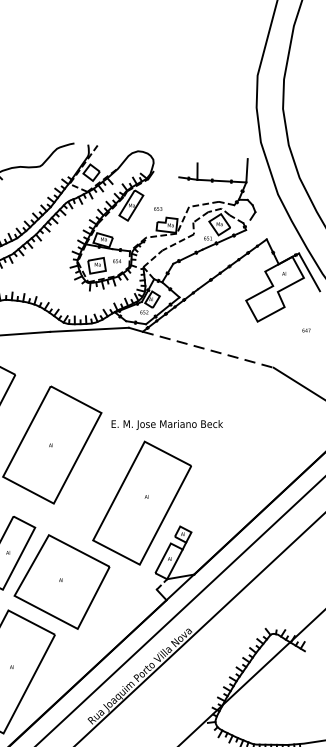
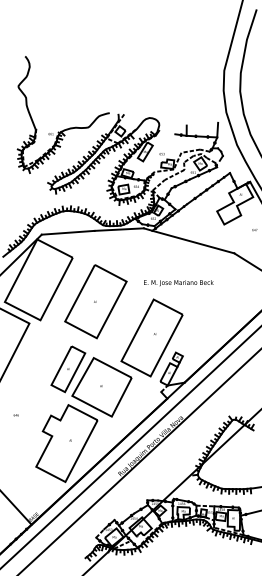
line: (208, 350) -> (193, 242), dashed -> solid
text: (166, 425) -> (178, 283), moved

